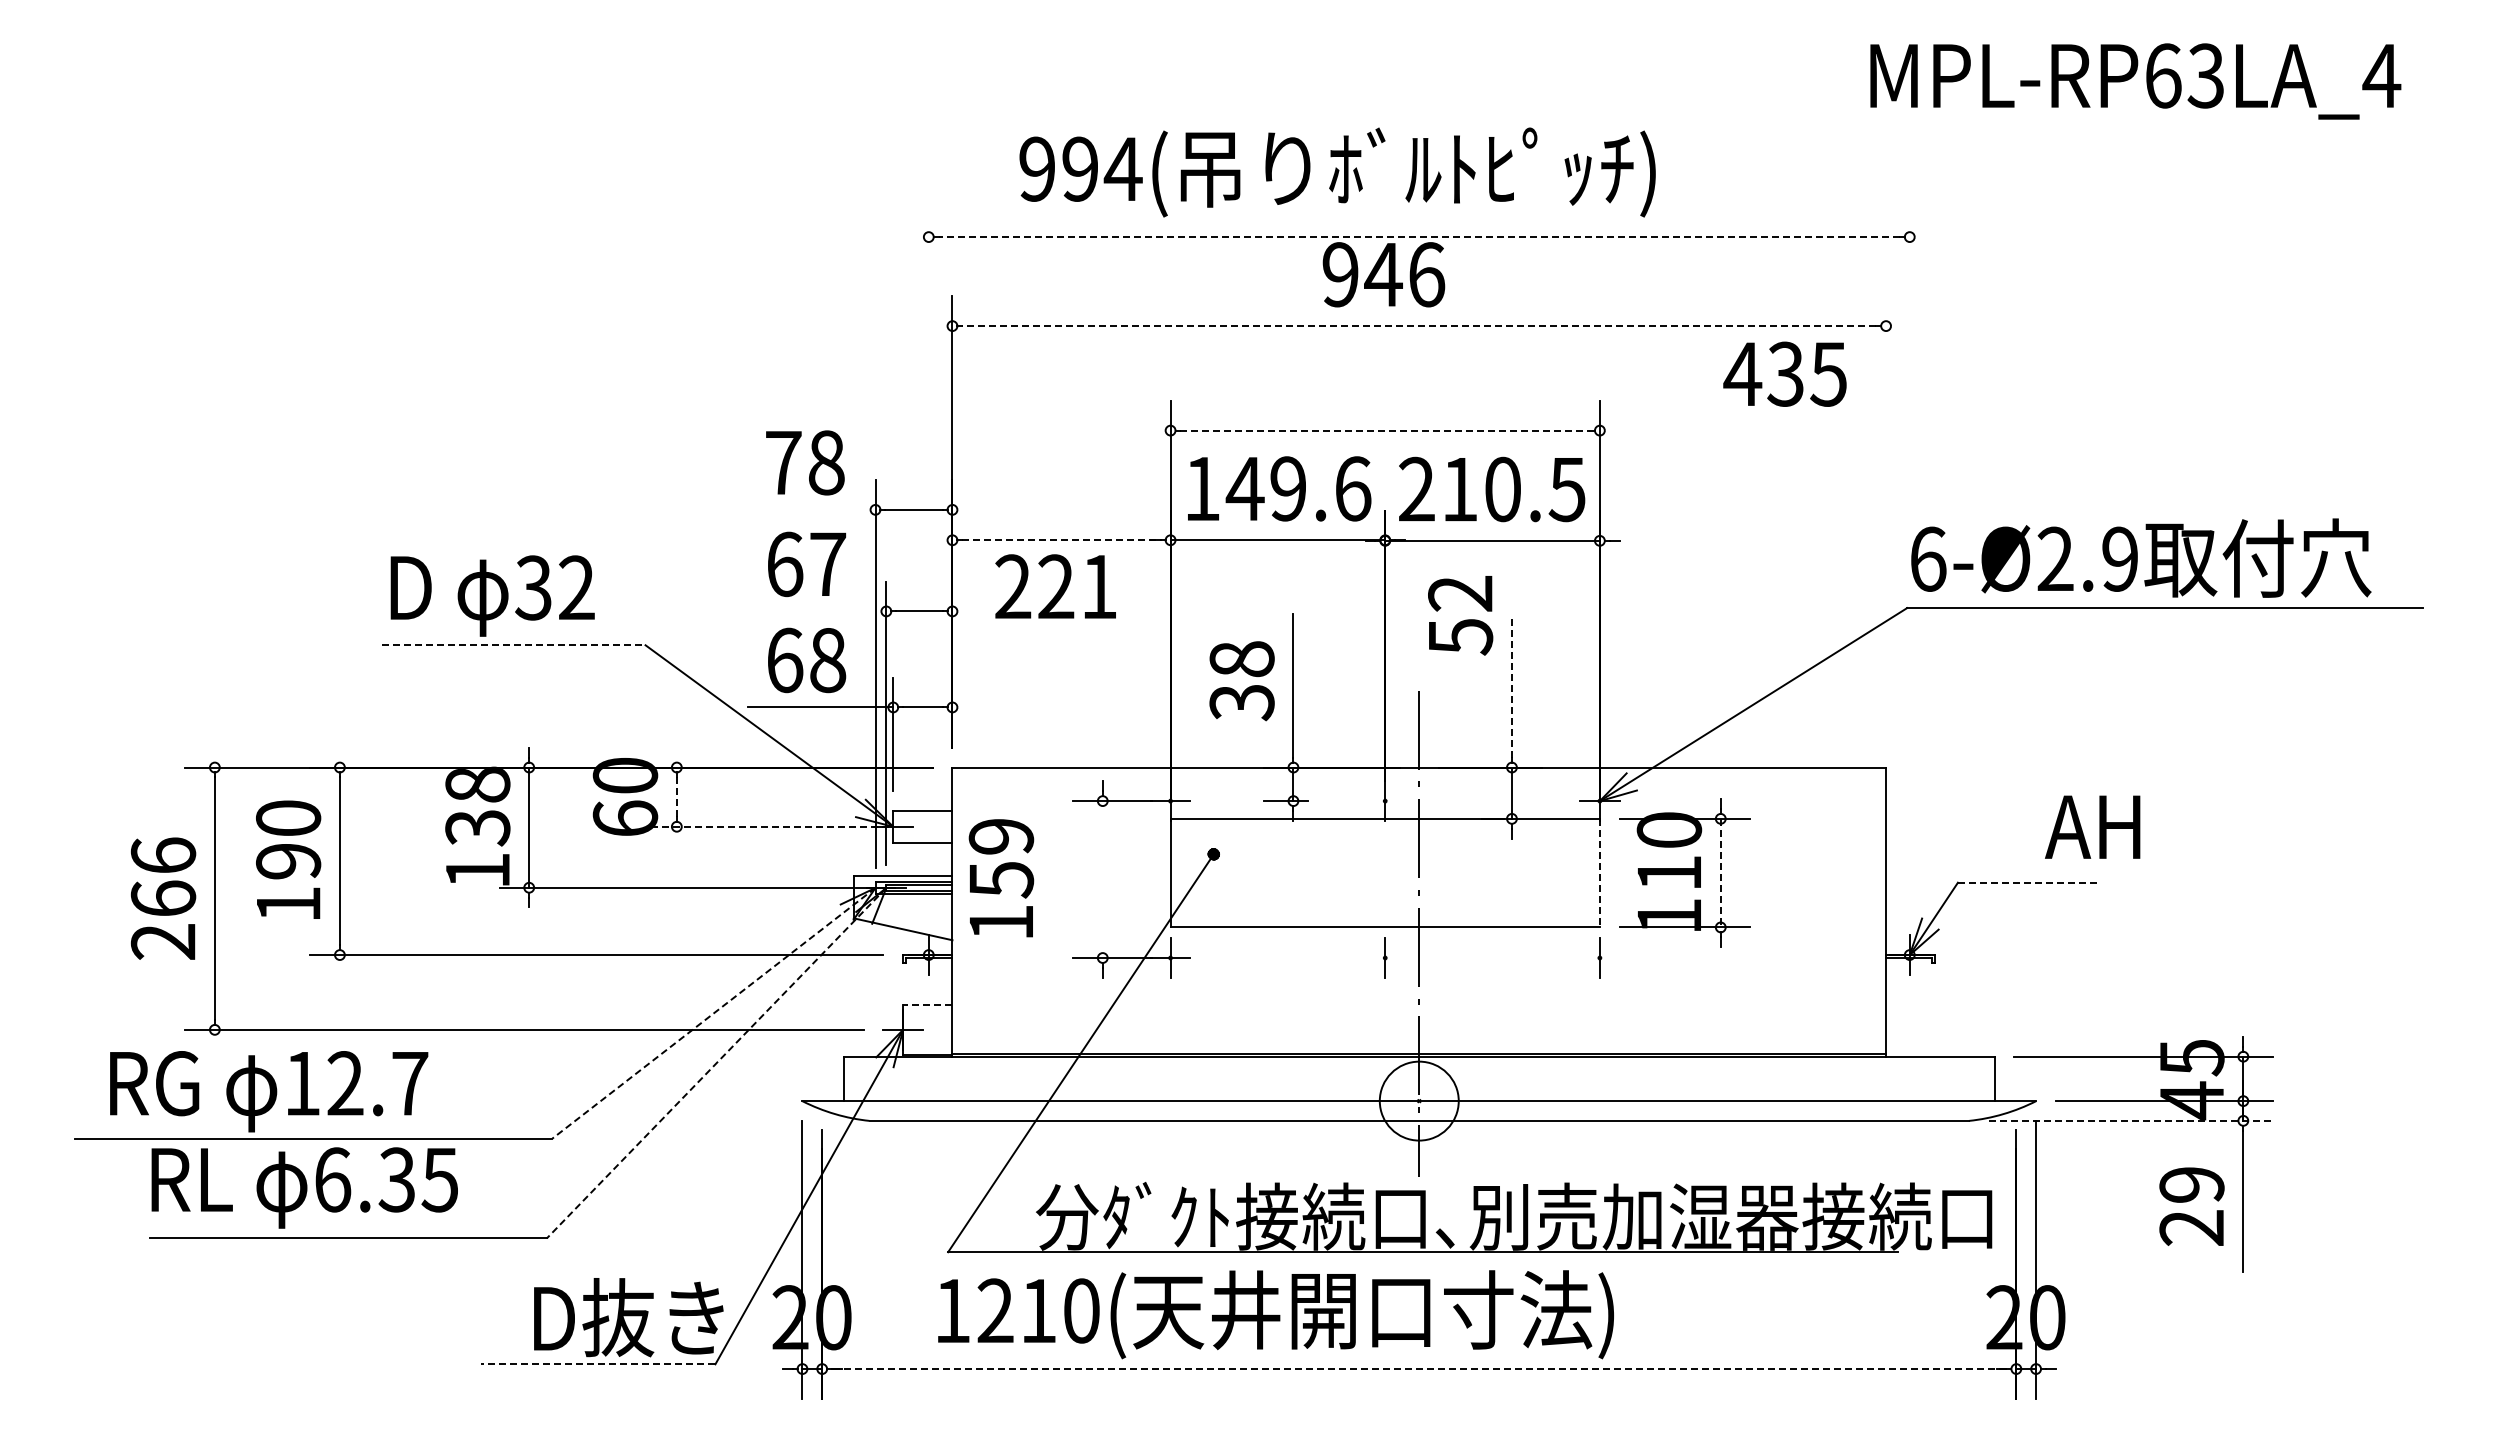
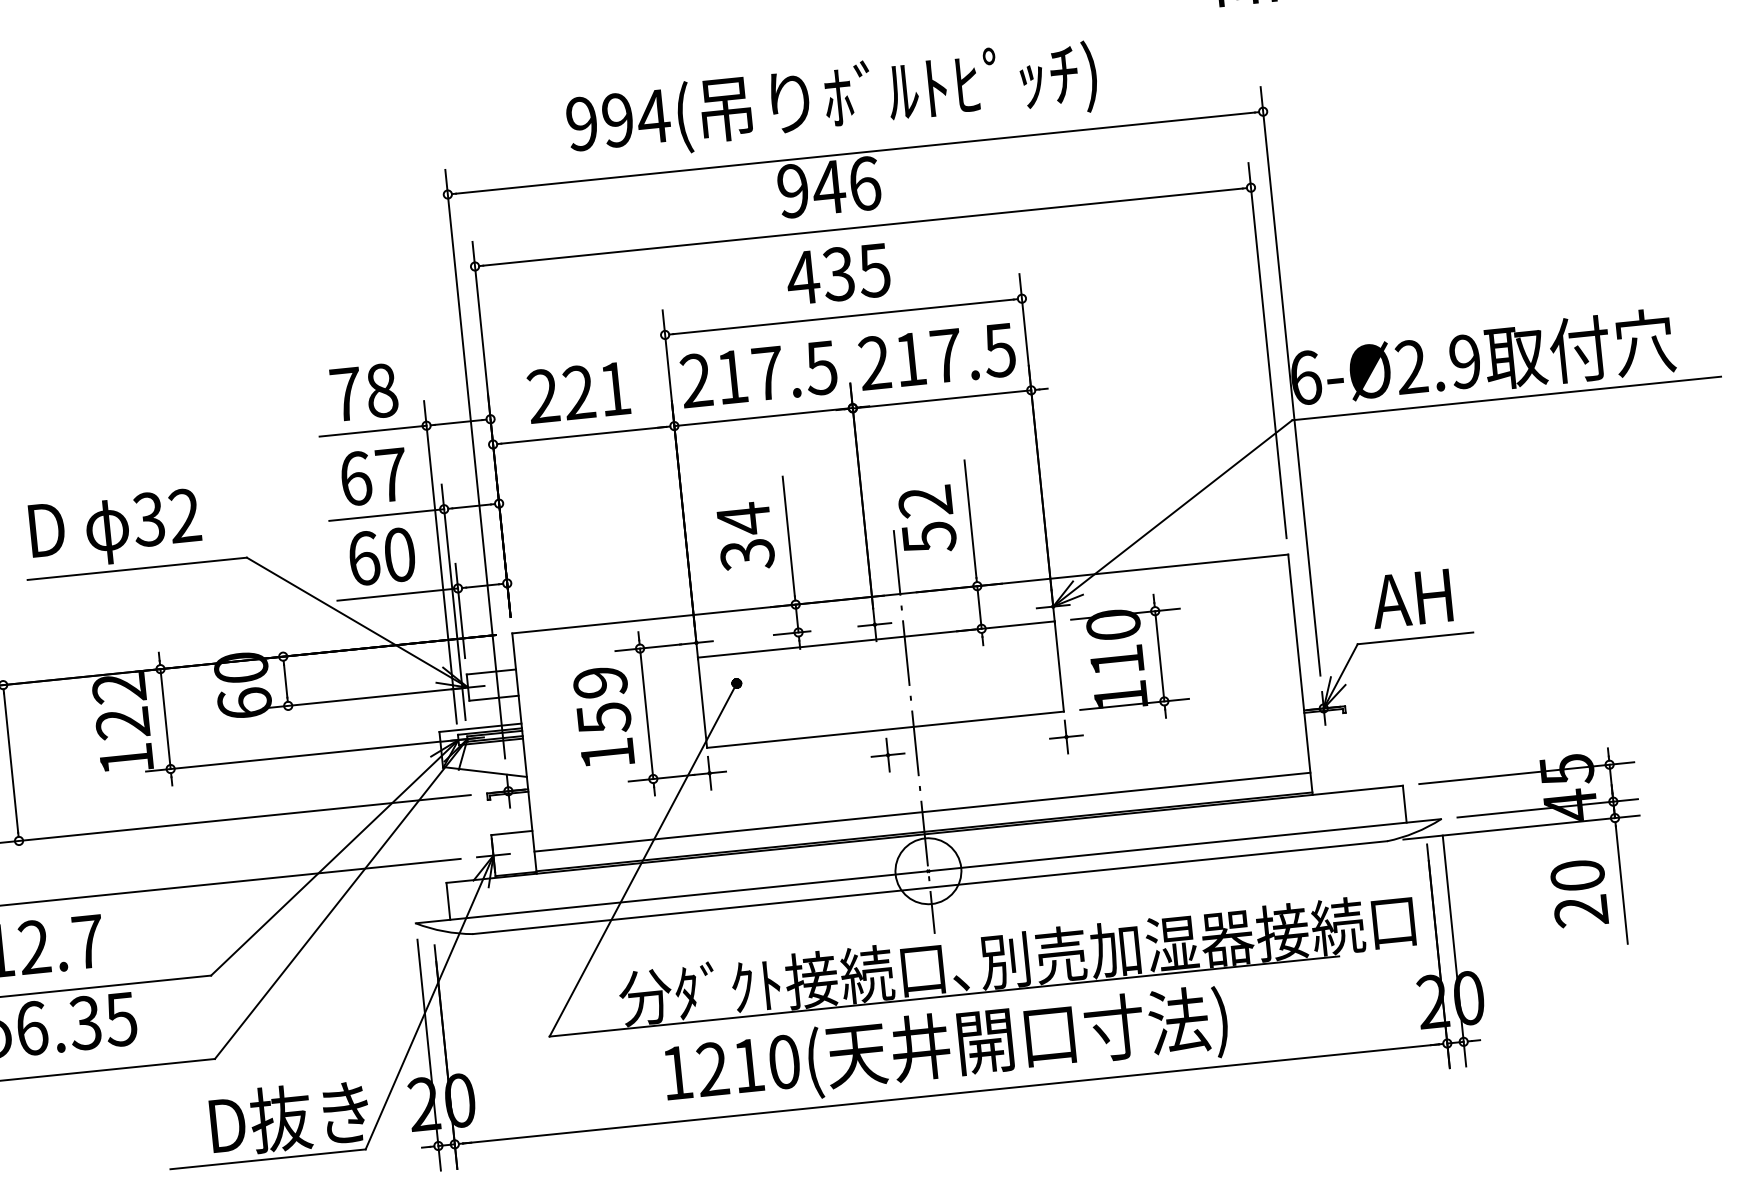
text: (1337, 172) -> (831, 101), moved
line: (1419, 237) -> (855, 153), dashed -> solid
line: (1419, 326) -> (863, 227), dashed -> solid
text: (1784, 373) -> (837, 273), moved
line: (1385, 430) -> (843, 316), dashed -> solid
text: (1277, 488) -> (758, 374), 149.6 -> 217.5
text: (1503, 489) -> (946, 355), 210.5 -> 217.5
line: (810, 509) -> (372, 430), added
line: (1886, 521) -> (1267, 350), added
line: (1062, 540) -> (584, 435), dashed -> solid
line: (928, 561) -> (474, 464), added
line: (1909, 561) -> (1290, 381), added
text: (1055, 586) -> (578, 392), moved
line: (817, 611) -> (386, 515), added
text: (1460, 615) -> (927, 519), moved
line: (513, 645) -> (137, 569), dashed -> solid
text: (828, 659) -> (400, 554), 68 -> 60
text: (1241, 659) -> (743, 519), 38 -> 34
line: (1511, 686) -> (970, 518), dashed -> solid
line: (676, 797) -> (285, 681), dashed -> solid
line: (1384, 801) -> (874, 625), added
text: (477, 806) -> (120, 705), 138 -> 122
line: (767, 826) -> (363, 698), dashed -> solid
text: (2092, 826) -> (1411, 598), moved
line: (1599, 873) -> (1059, 666), dashed -> solid
line: (1720, 873) -> (1159, 656), dashed -> solid
text: (1001, 878) -> (603, 717), moved
line: (1102, 879) -> (646, 713), added
line: (2027, 882) -> (1415, 638), dashed -> solid
line: (1384, 958) -> (887, 755), added
line: (1599, 958) -> (1066, 737), added
line: (927, 1005) -> (511, 833), dashed -> solid
line: (713, 1013) -> (334, 857), dashed -> solid
line: (1419, 1030) -> (922, 812), added
line: (716, 1063) -> (341, 899), dashed -> solid
line: (2131, 1120) -> (1522, 827), dashed -> solid
text: (2191, 1184) -> (1577, 875), 29 -> 20
text: (1275, 1314) -> (945, 1048), moved
line: (597, 1364) -> (267, 1159), dashed -> solid
line: (1418, 1369) -> (950, 1094), dashed -> solid

